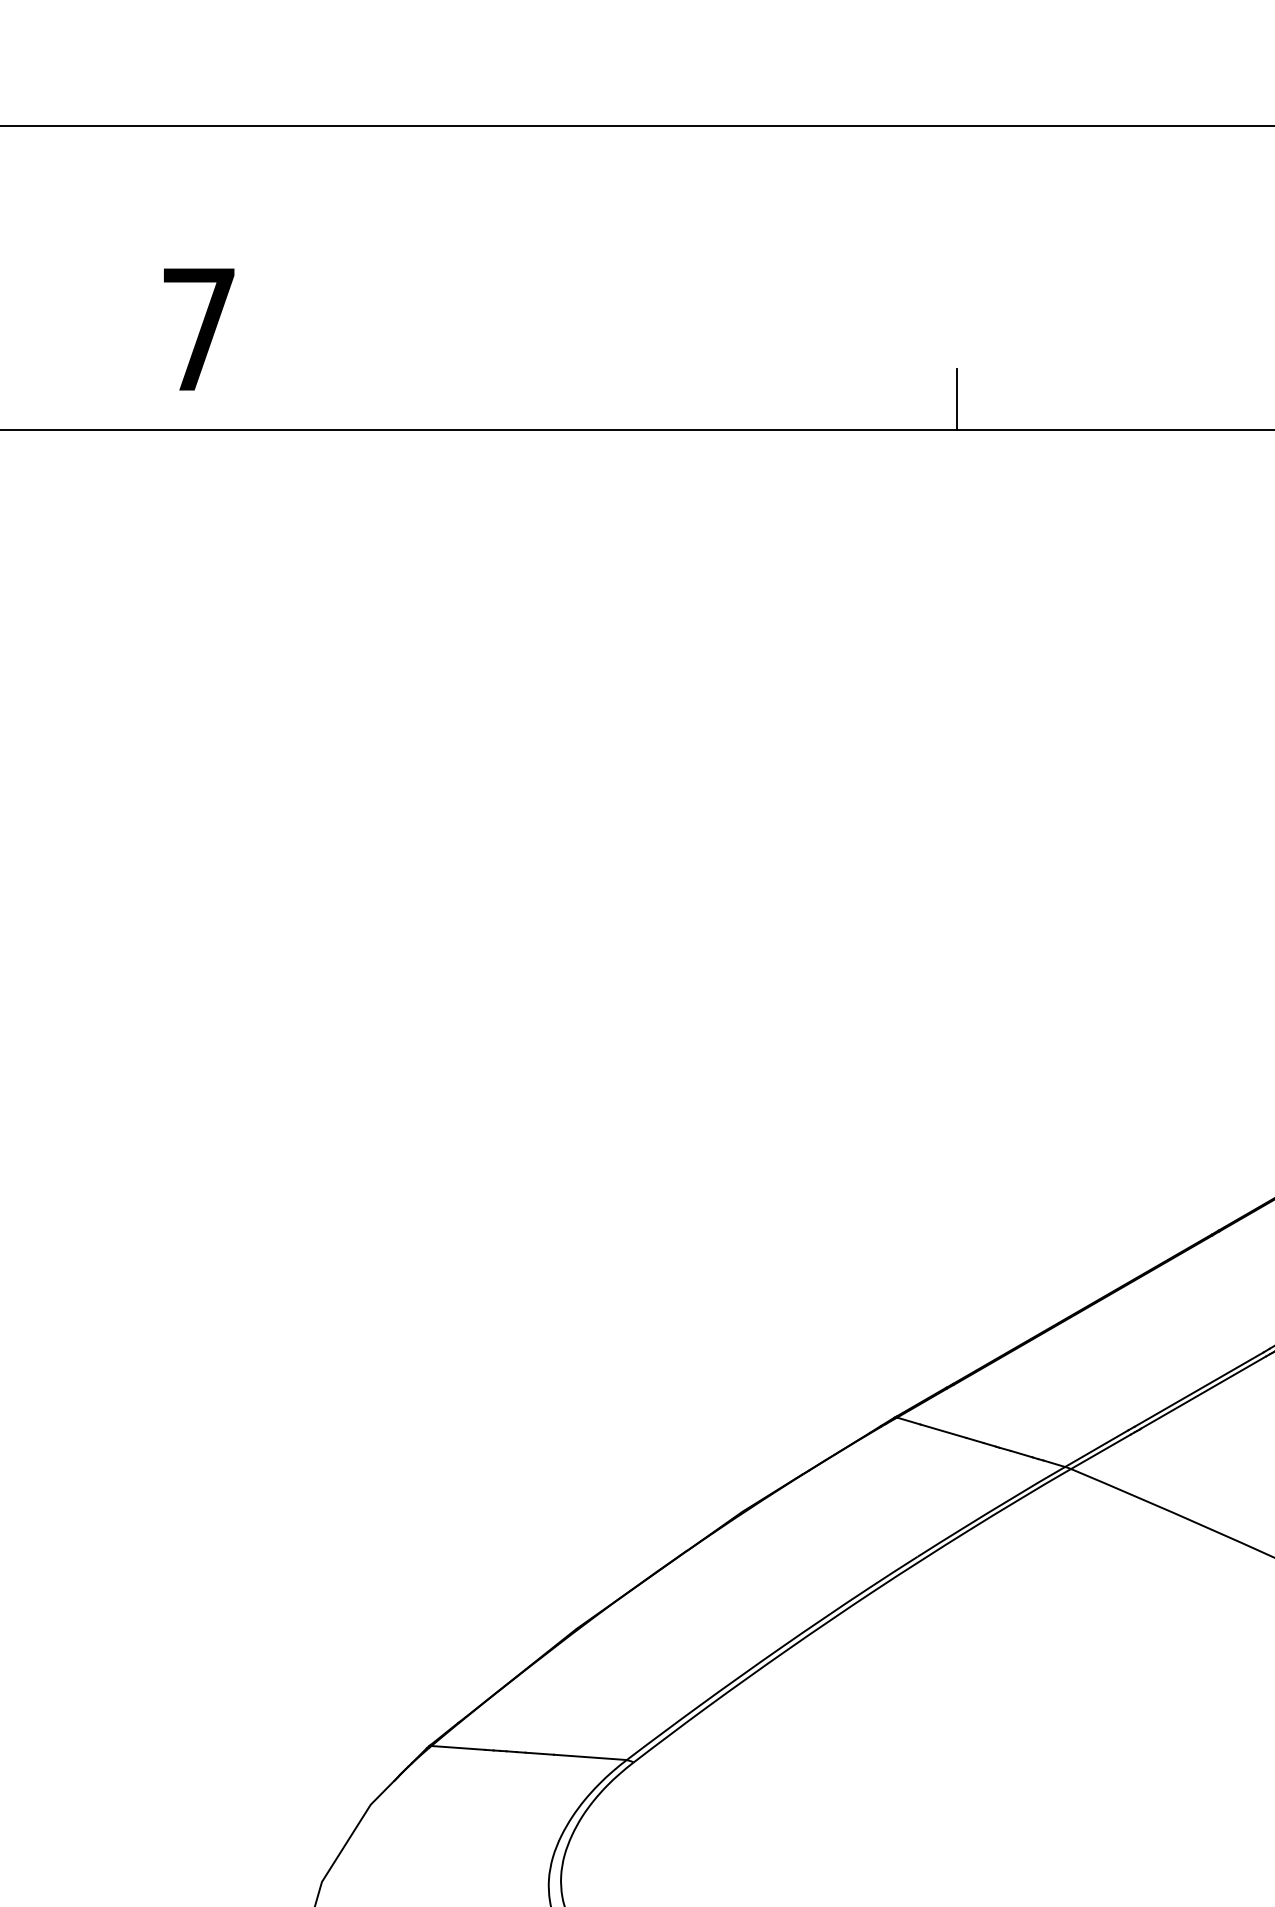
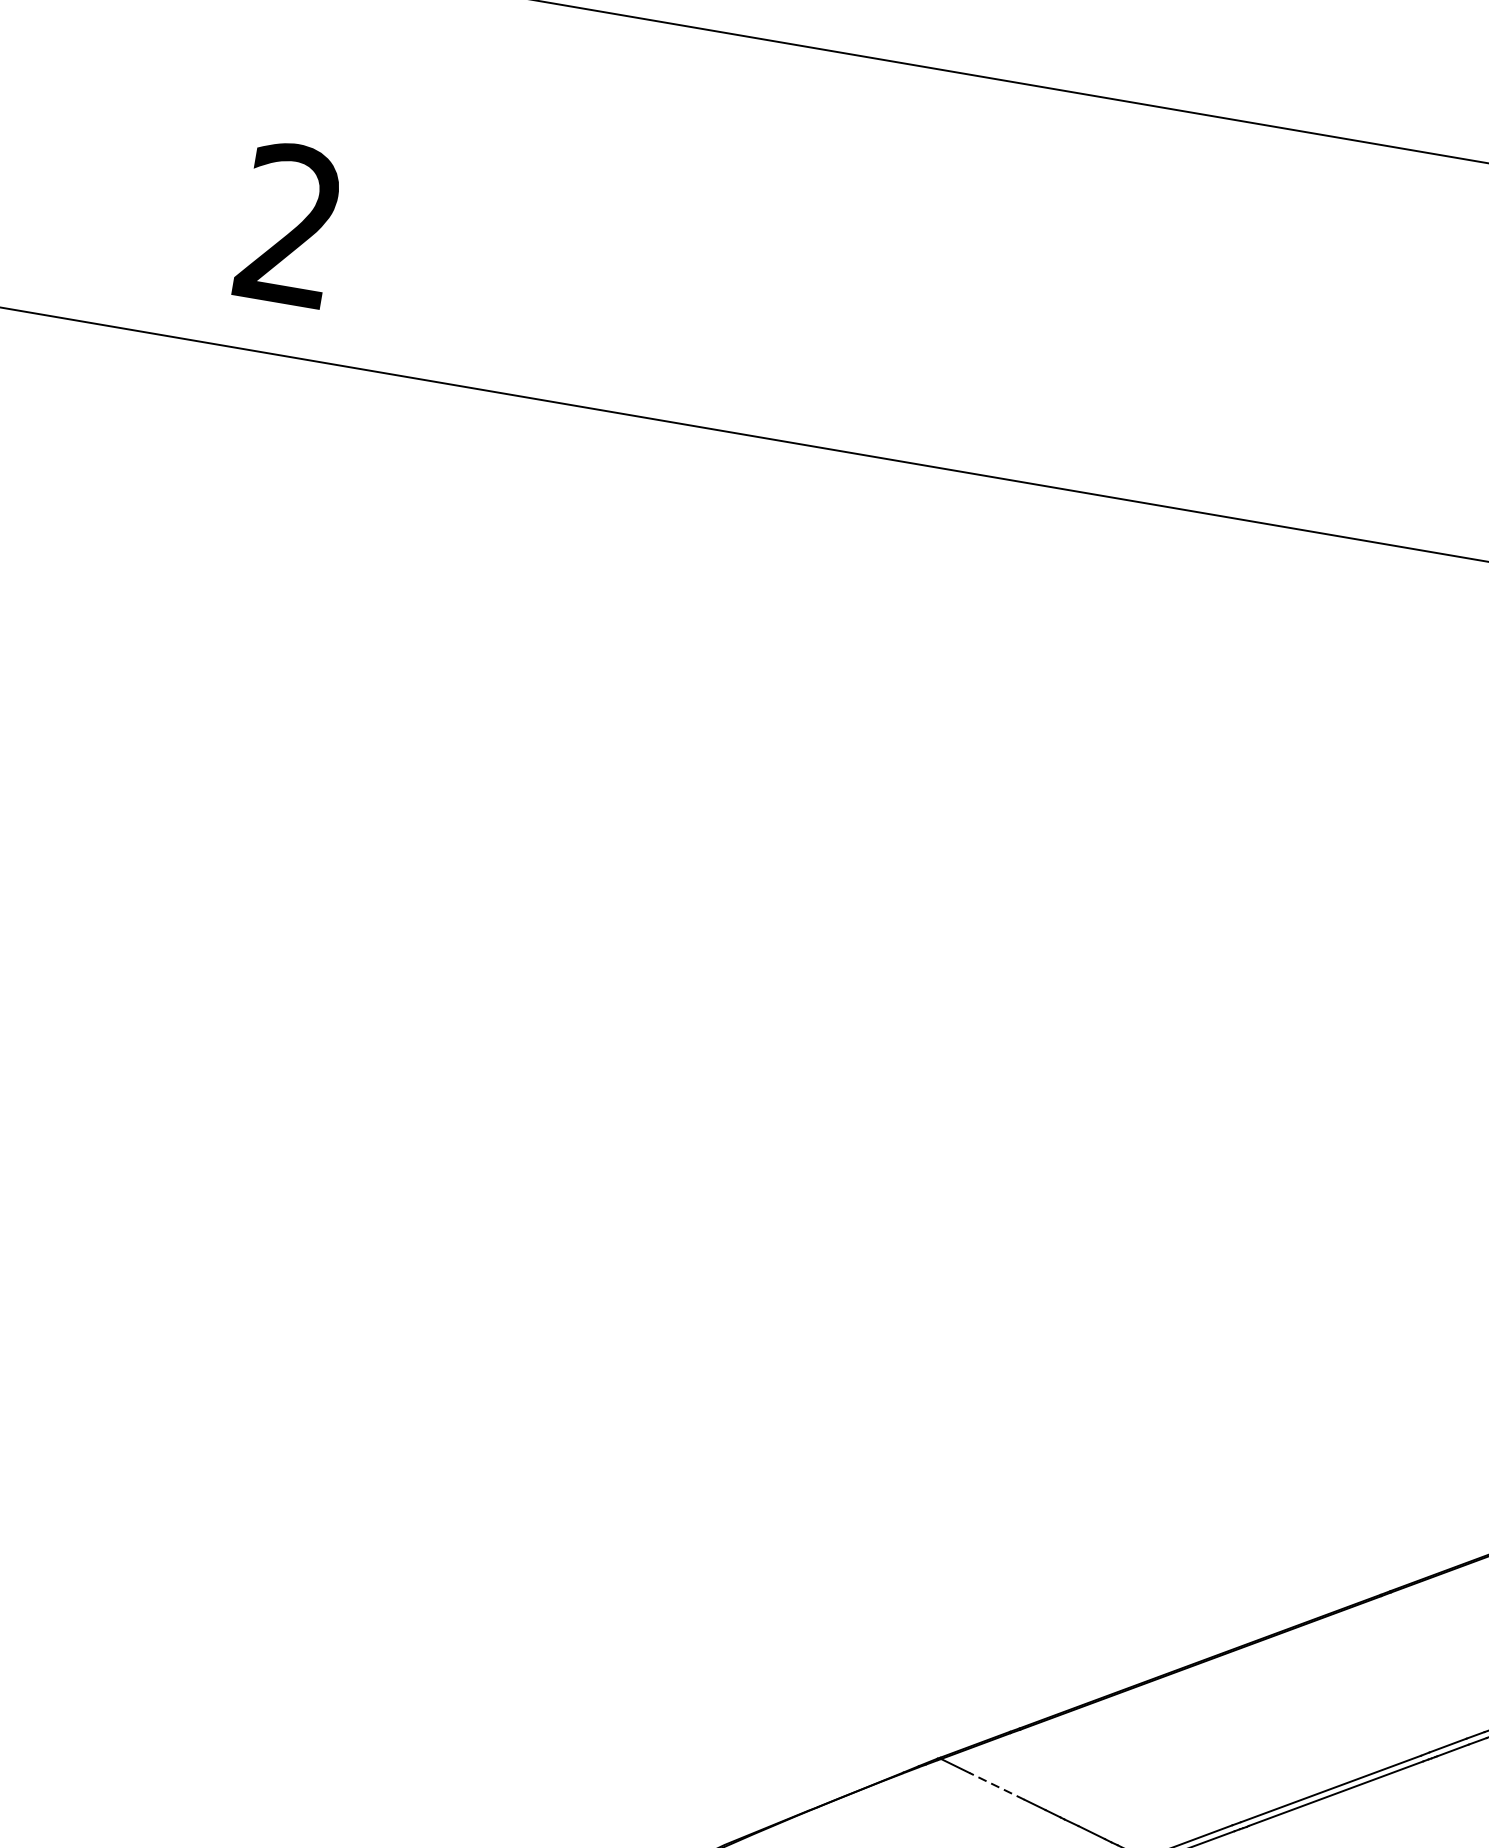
text: (198, 328) -> (290, 223), 7 -> 2
line: (957, 399) -> (1238, 478), removed
line: (943, 1431) -> (997, 1786), solid -> dashed

